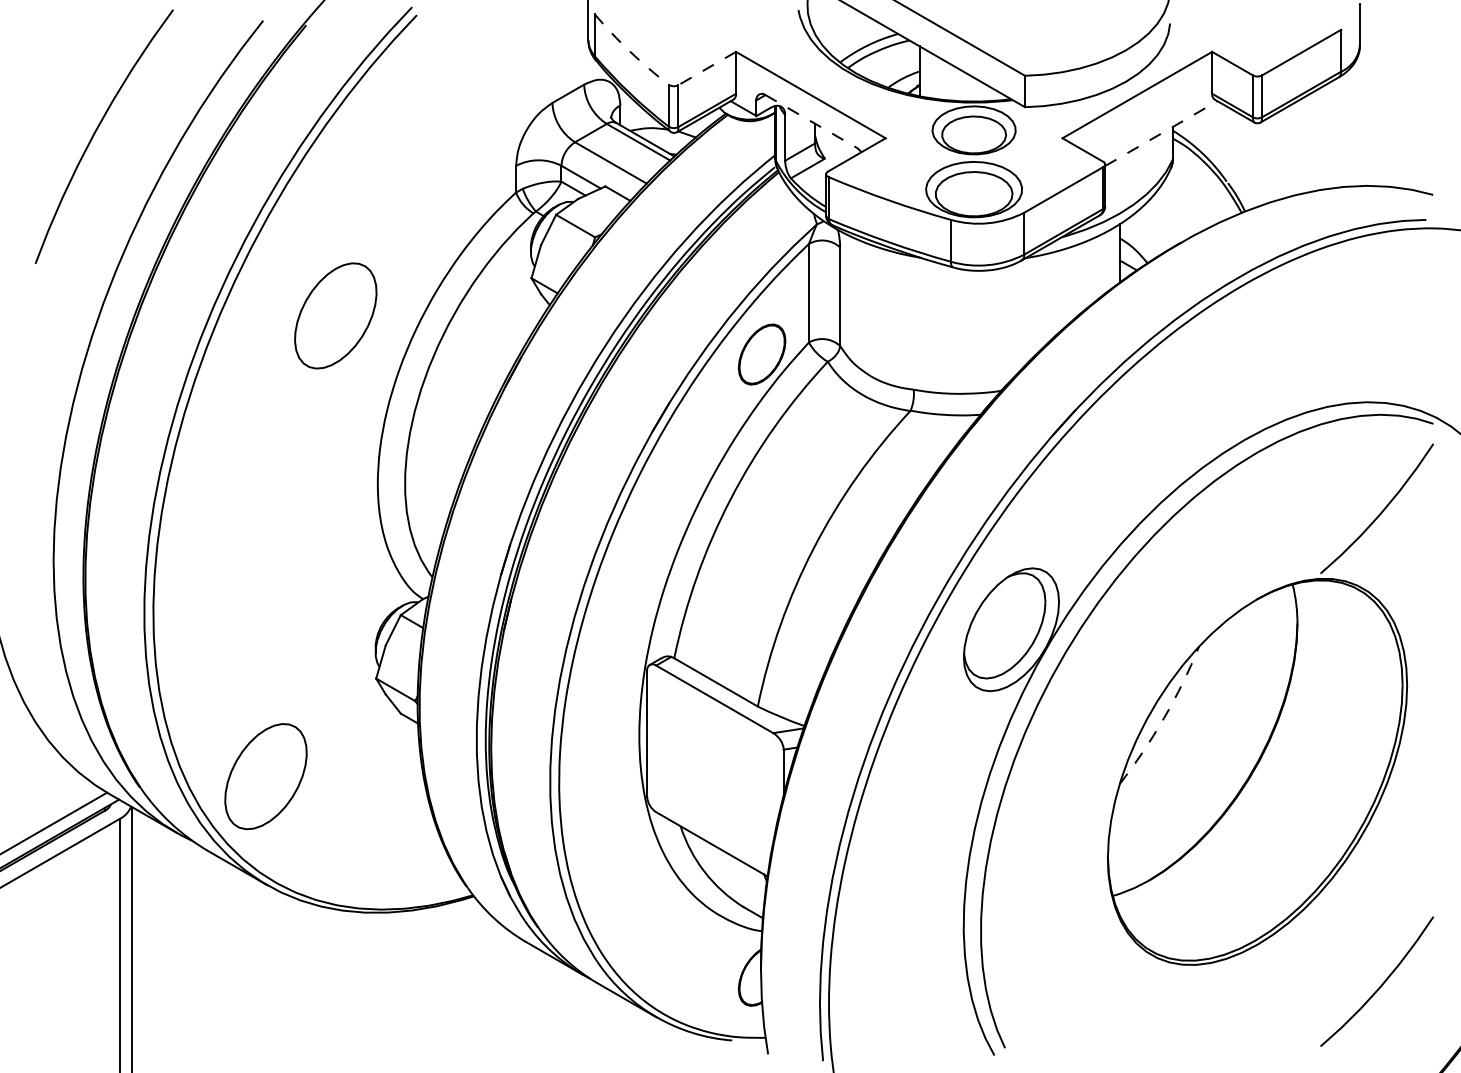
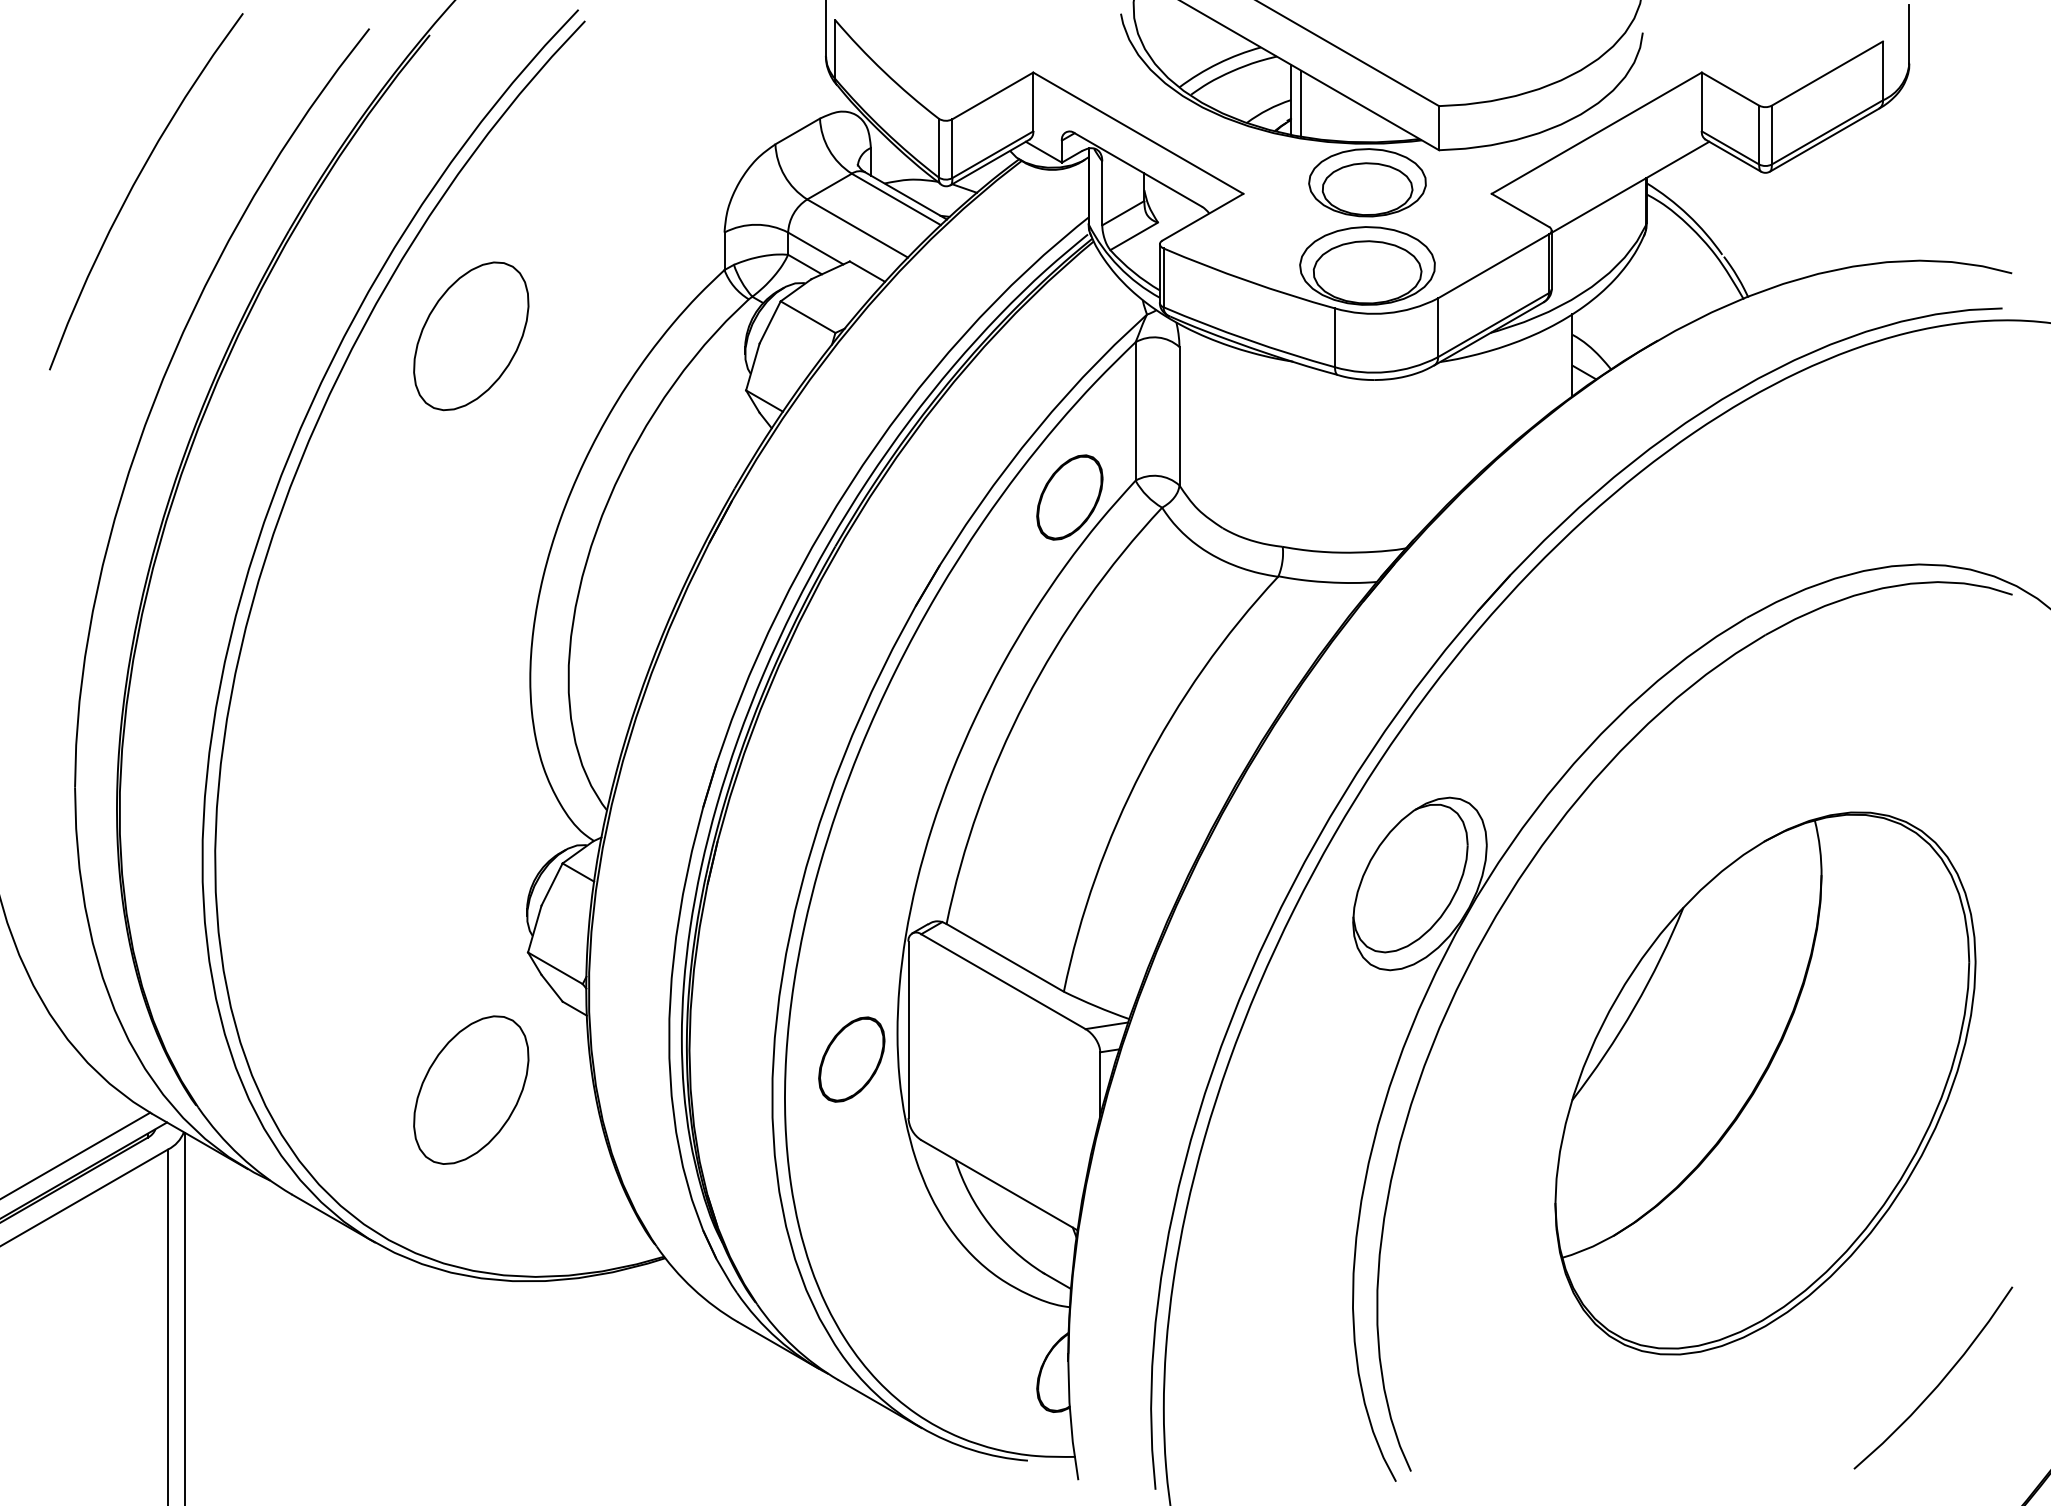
arc: (630, 51) -> (884, 71), dashed -> solid
line: (706, 68) -> (992, 95), dashed -> solid
line: (927, 73) -> (1301, 103), added
line: (810, 120) -> (1138, 169), dashed -> solid
line: (1161, 133) -> (1630, 187), dashed -> solid
part: (335, 316) -> (471, 336), moved
curve: (1381, 511) -> (1939, 718), removed
arc: (1164, 717) -> (1634, 1007), dashed -> solid
part: (606, 754) -> (851, 1059), added
part: (266, 776) -> (471, 1089), moved

